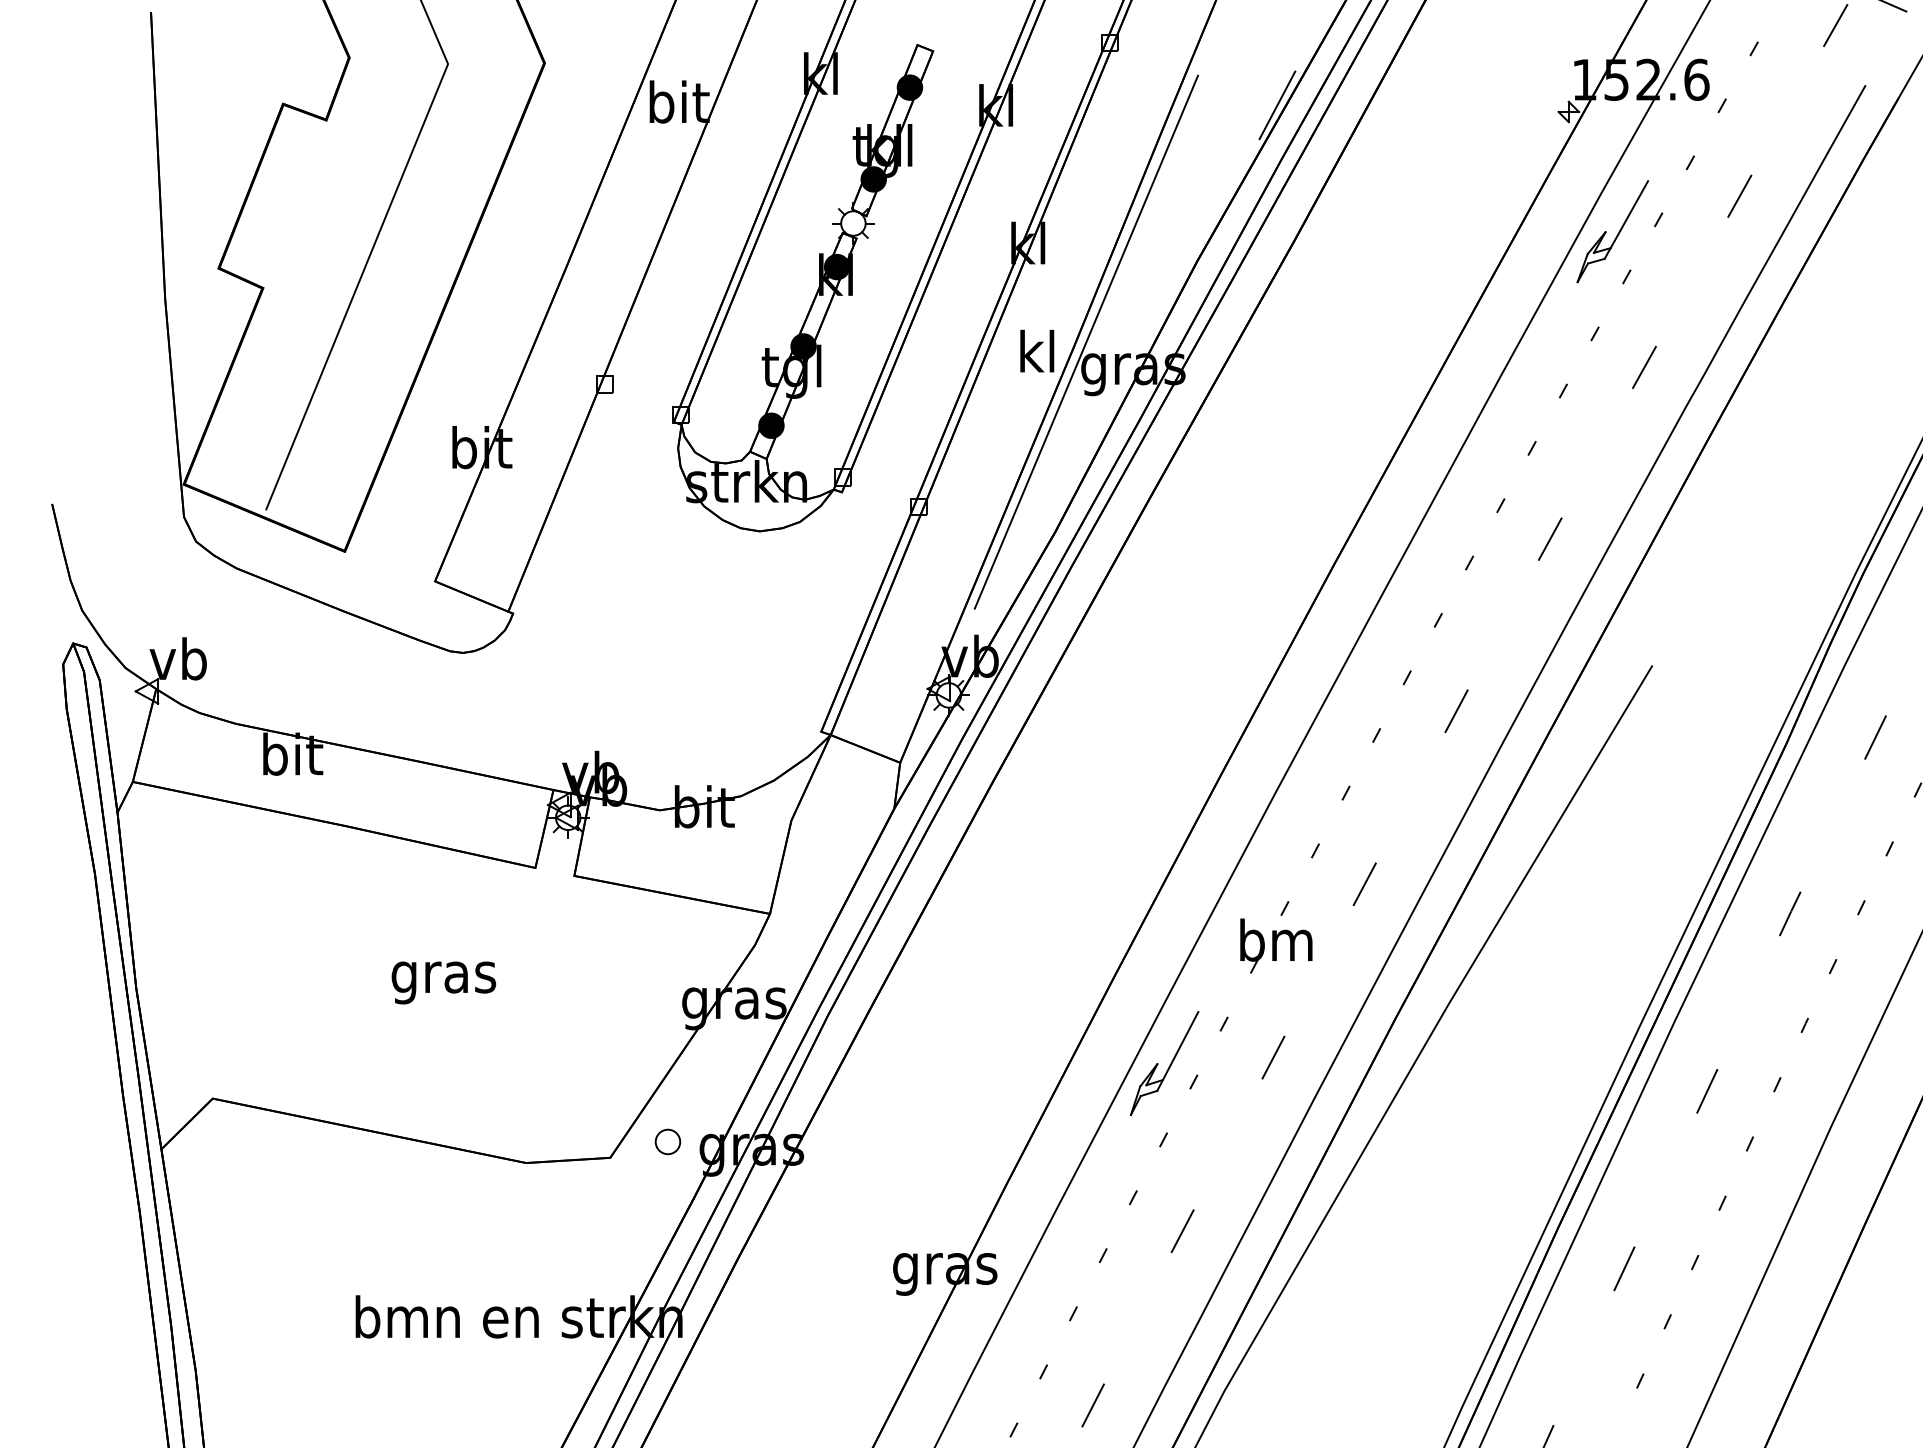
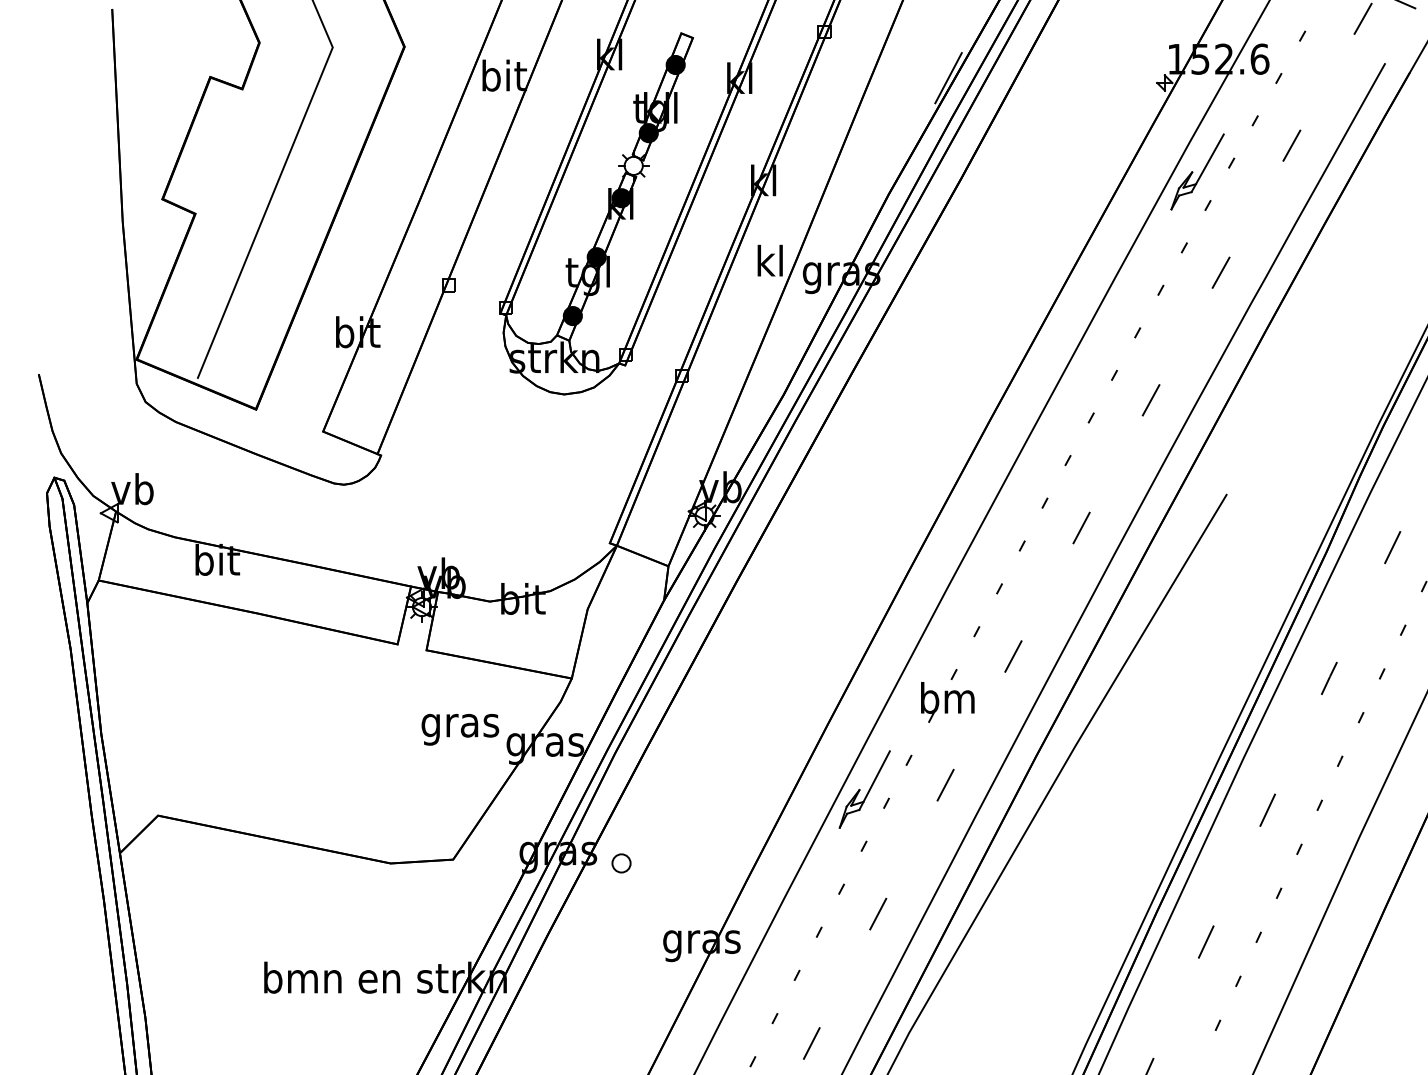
line: (1085, 341) -> (806, 253), removed
text: (443, 982) -> (460, 729), moved
part: (667, 1141) -> (621, 863), moved

